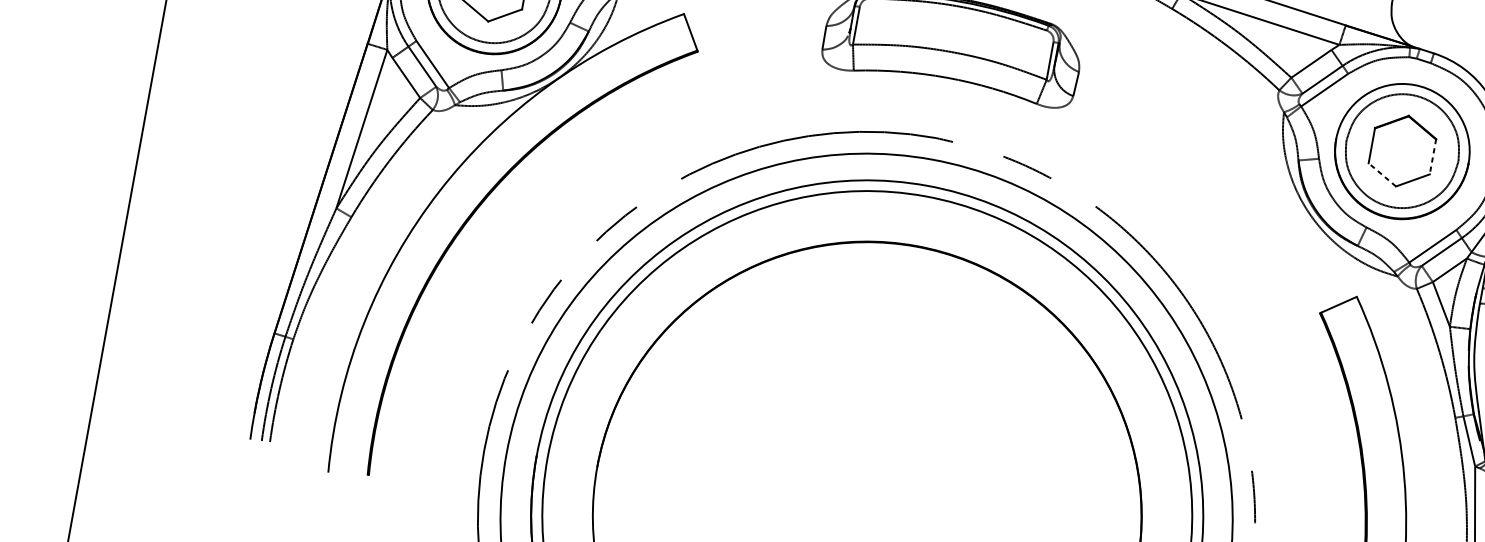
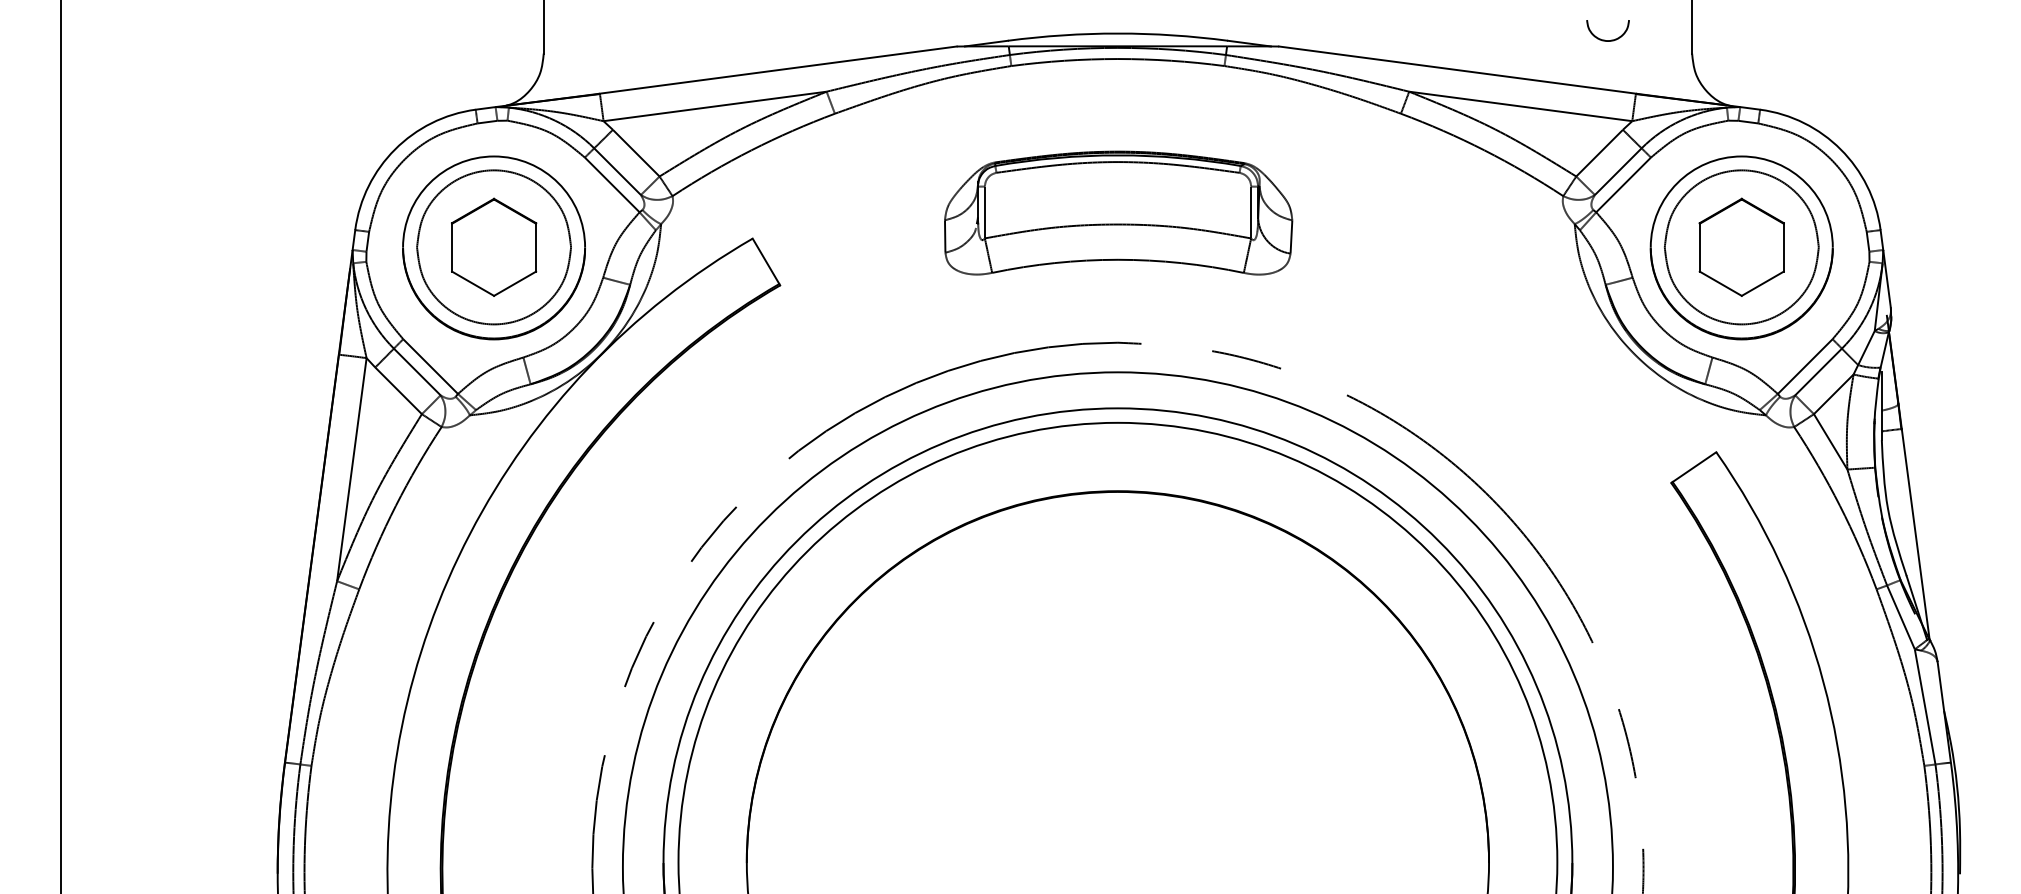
line: (1432, 156) -> (1783, 247), dashed -> solid
line: (1382, 174) -> (1720, 283), dashed -> solid

